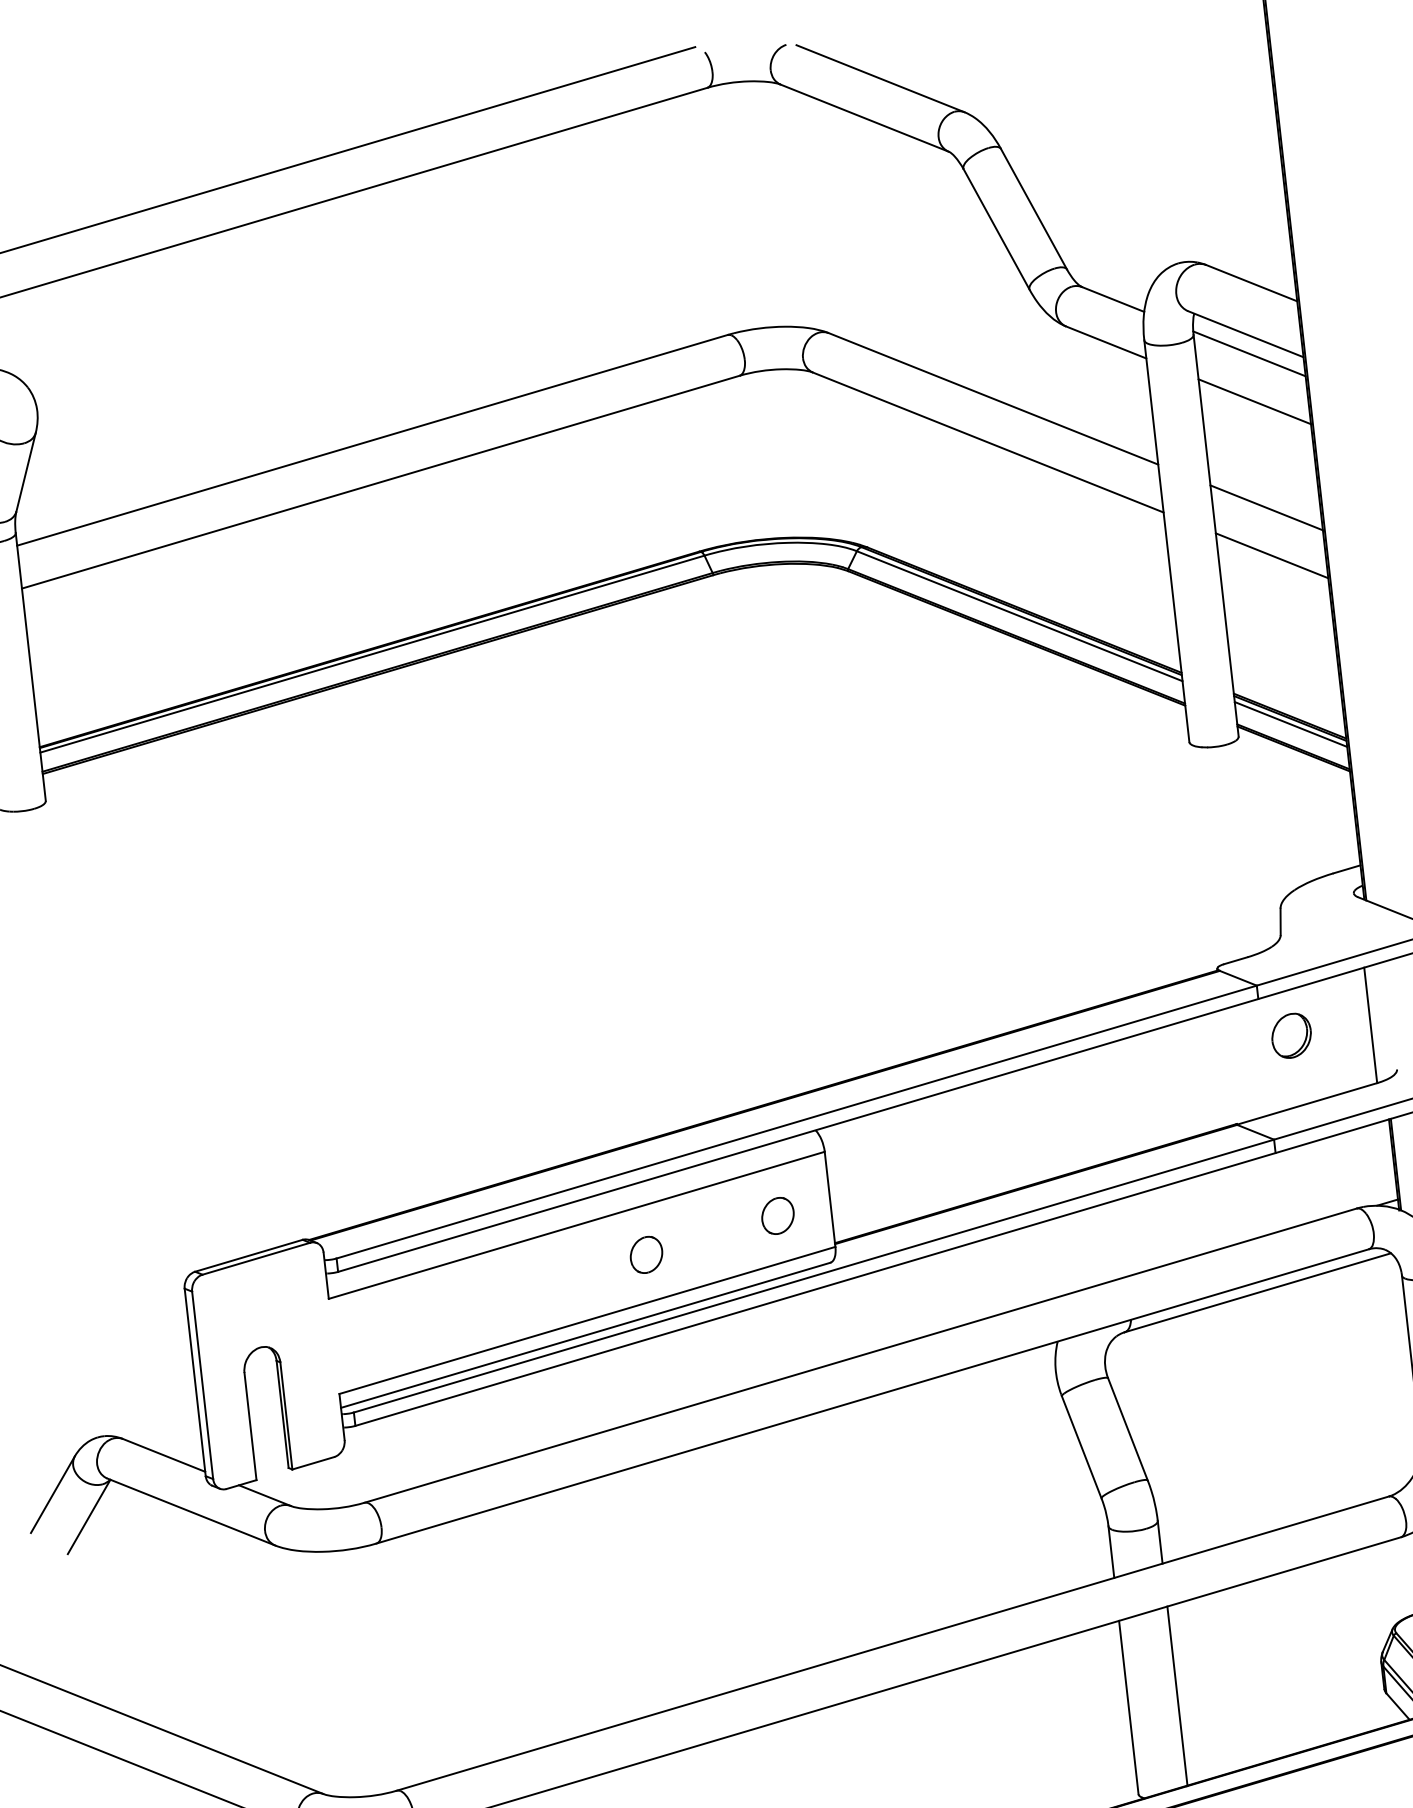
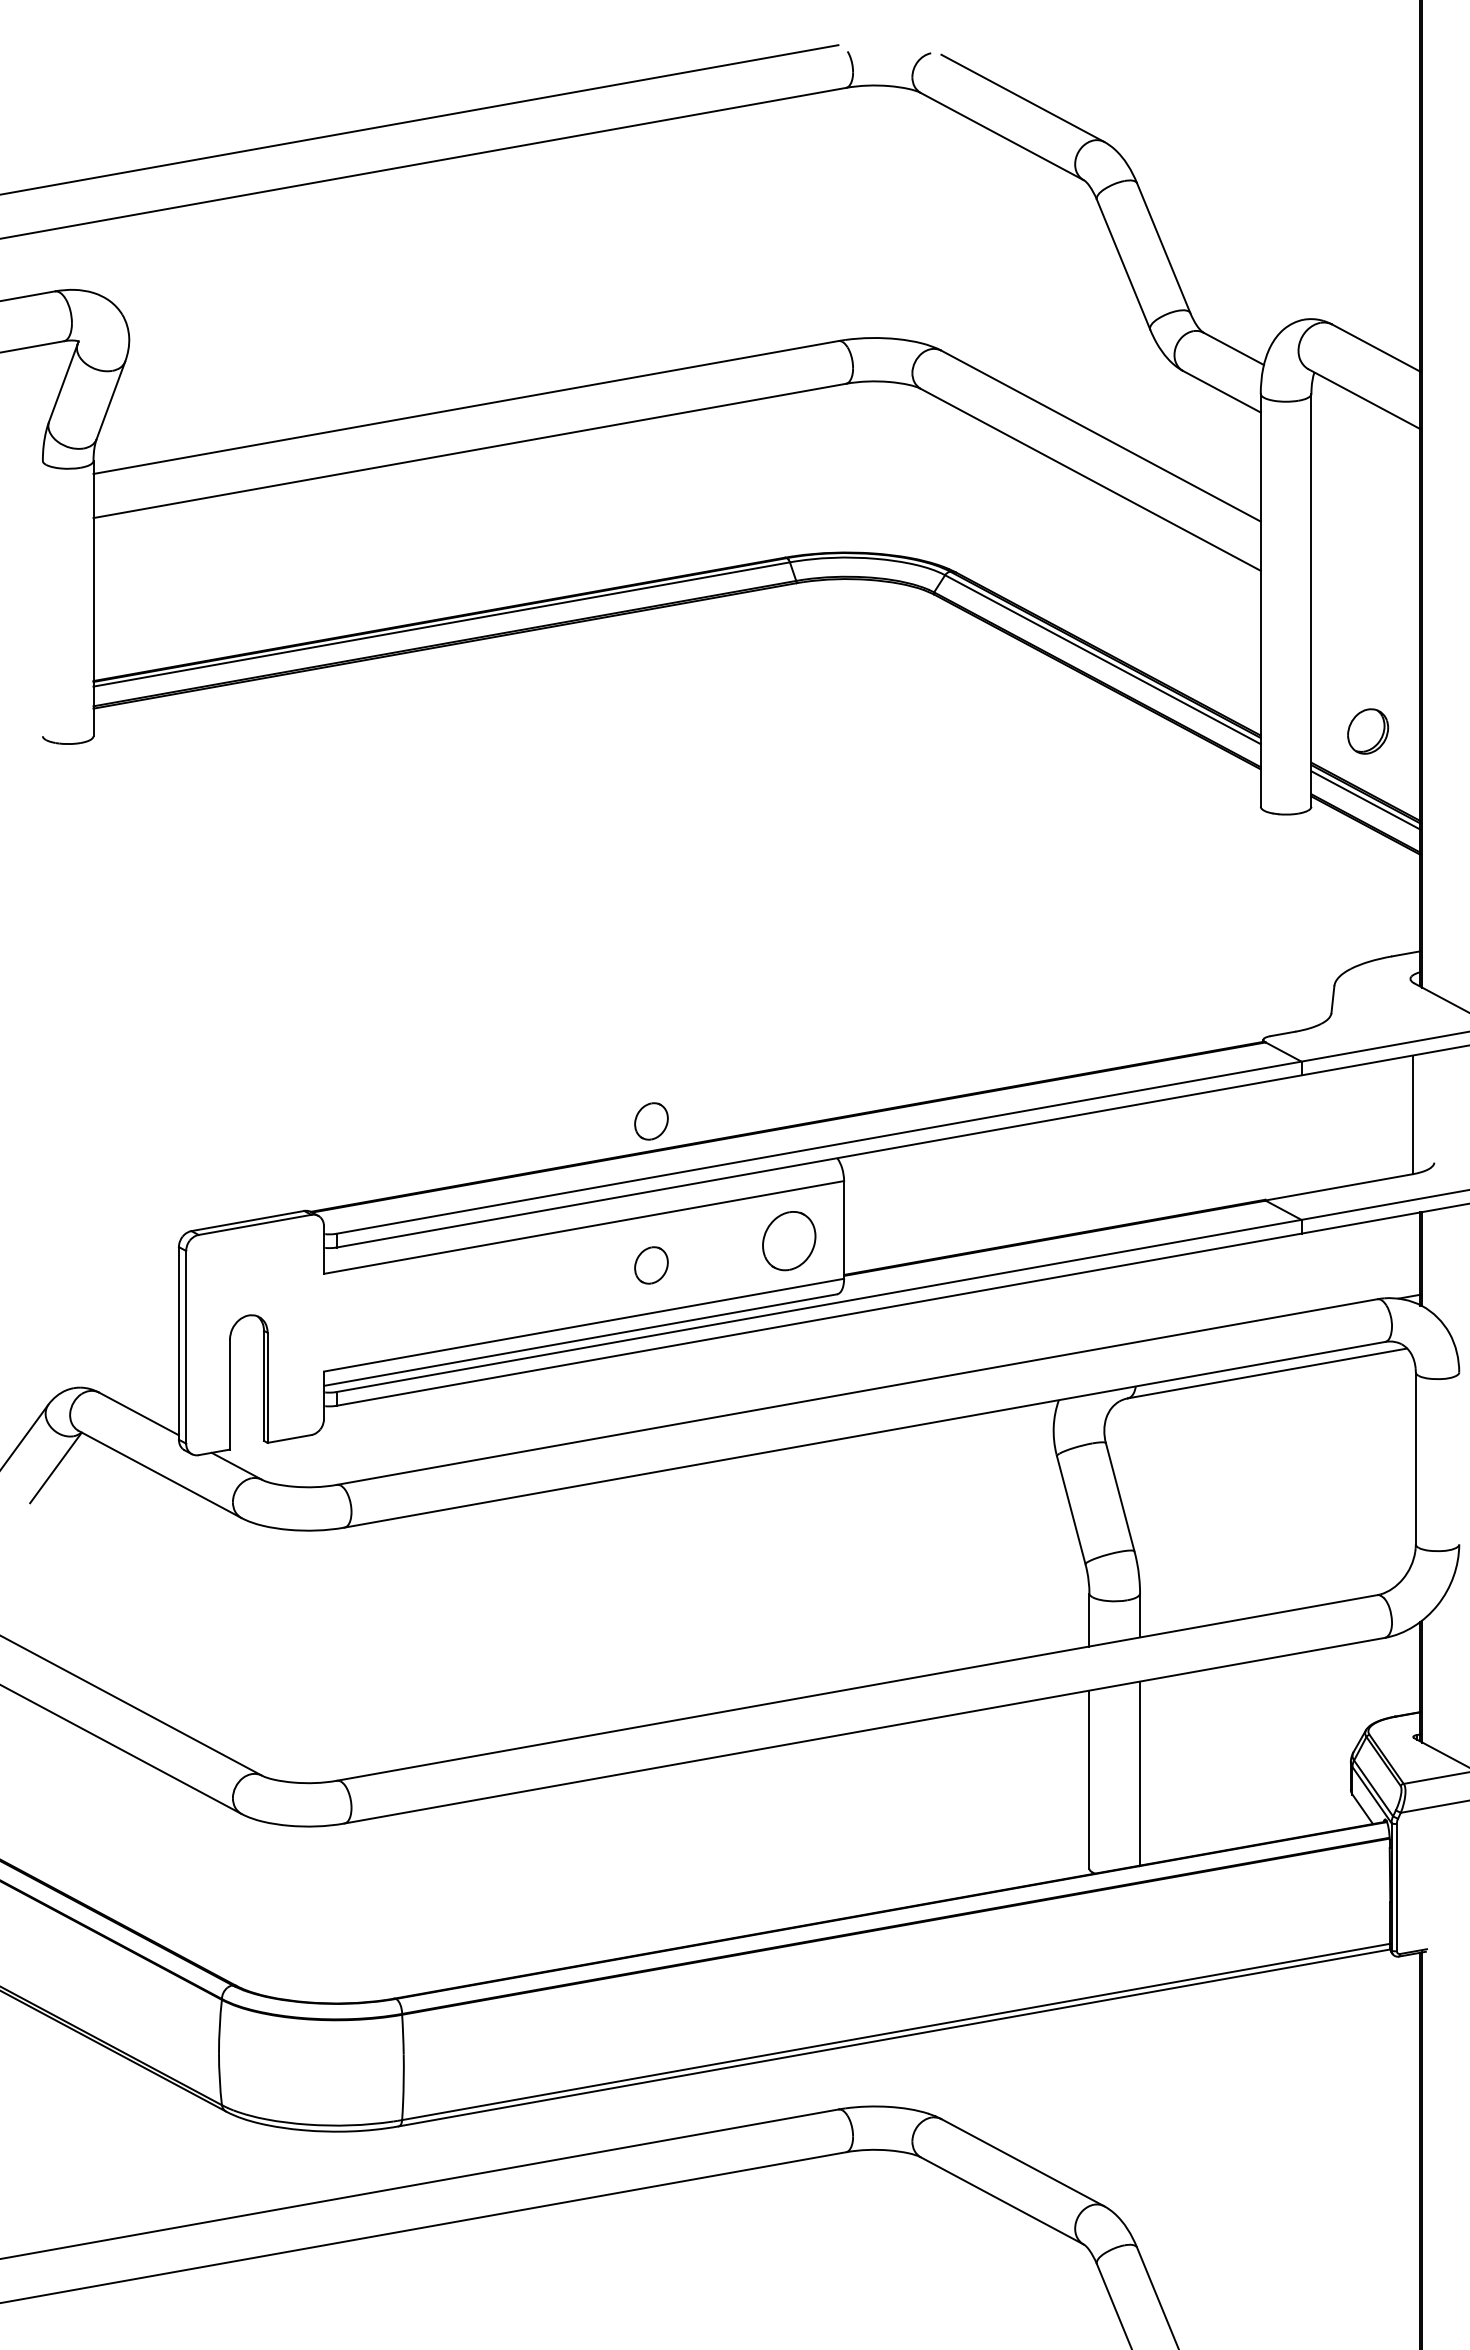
line: (1248, 353) -> (1365, 419), removed
line: (1254, 401) -> (1365, 468), removed
line: (1266, 507) -> (1365, 577), removed
line: (1271, 555) -> (1365, 626), removed
part: (1291, 1035) -> (1368, 731), moved
part: (630, 1114) -> (651, 1121), added
part: (778, 1215) -> (789, 1240), size x1.6

